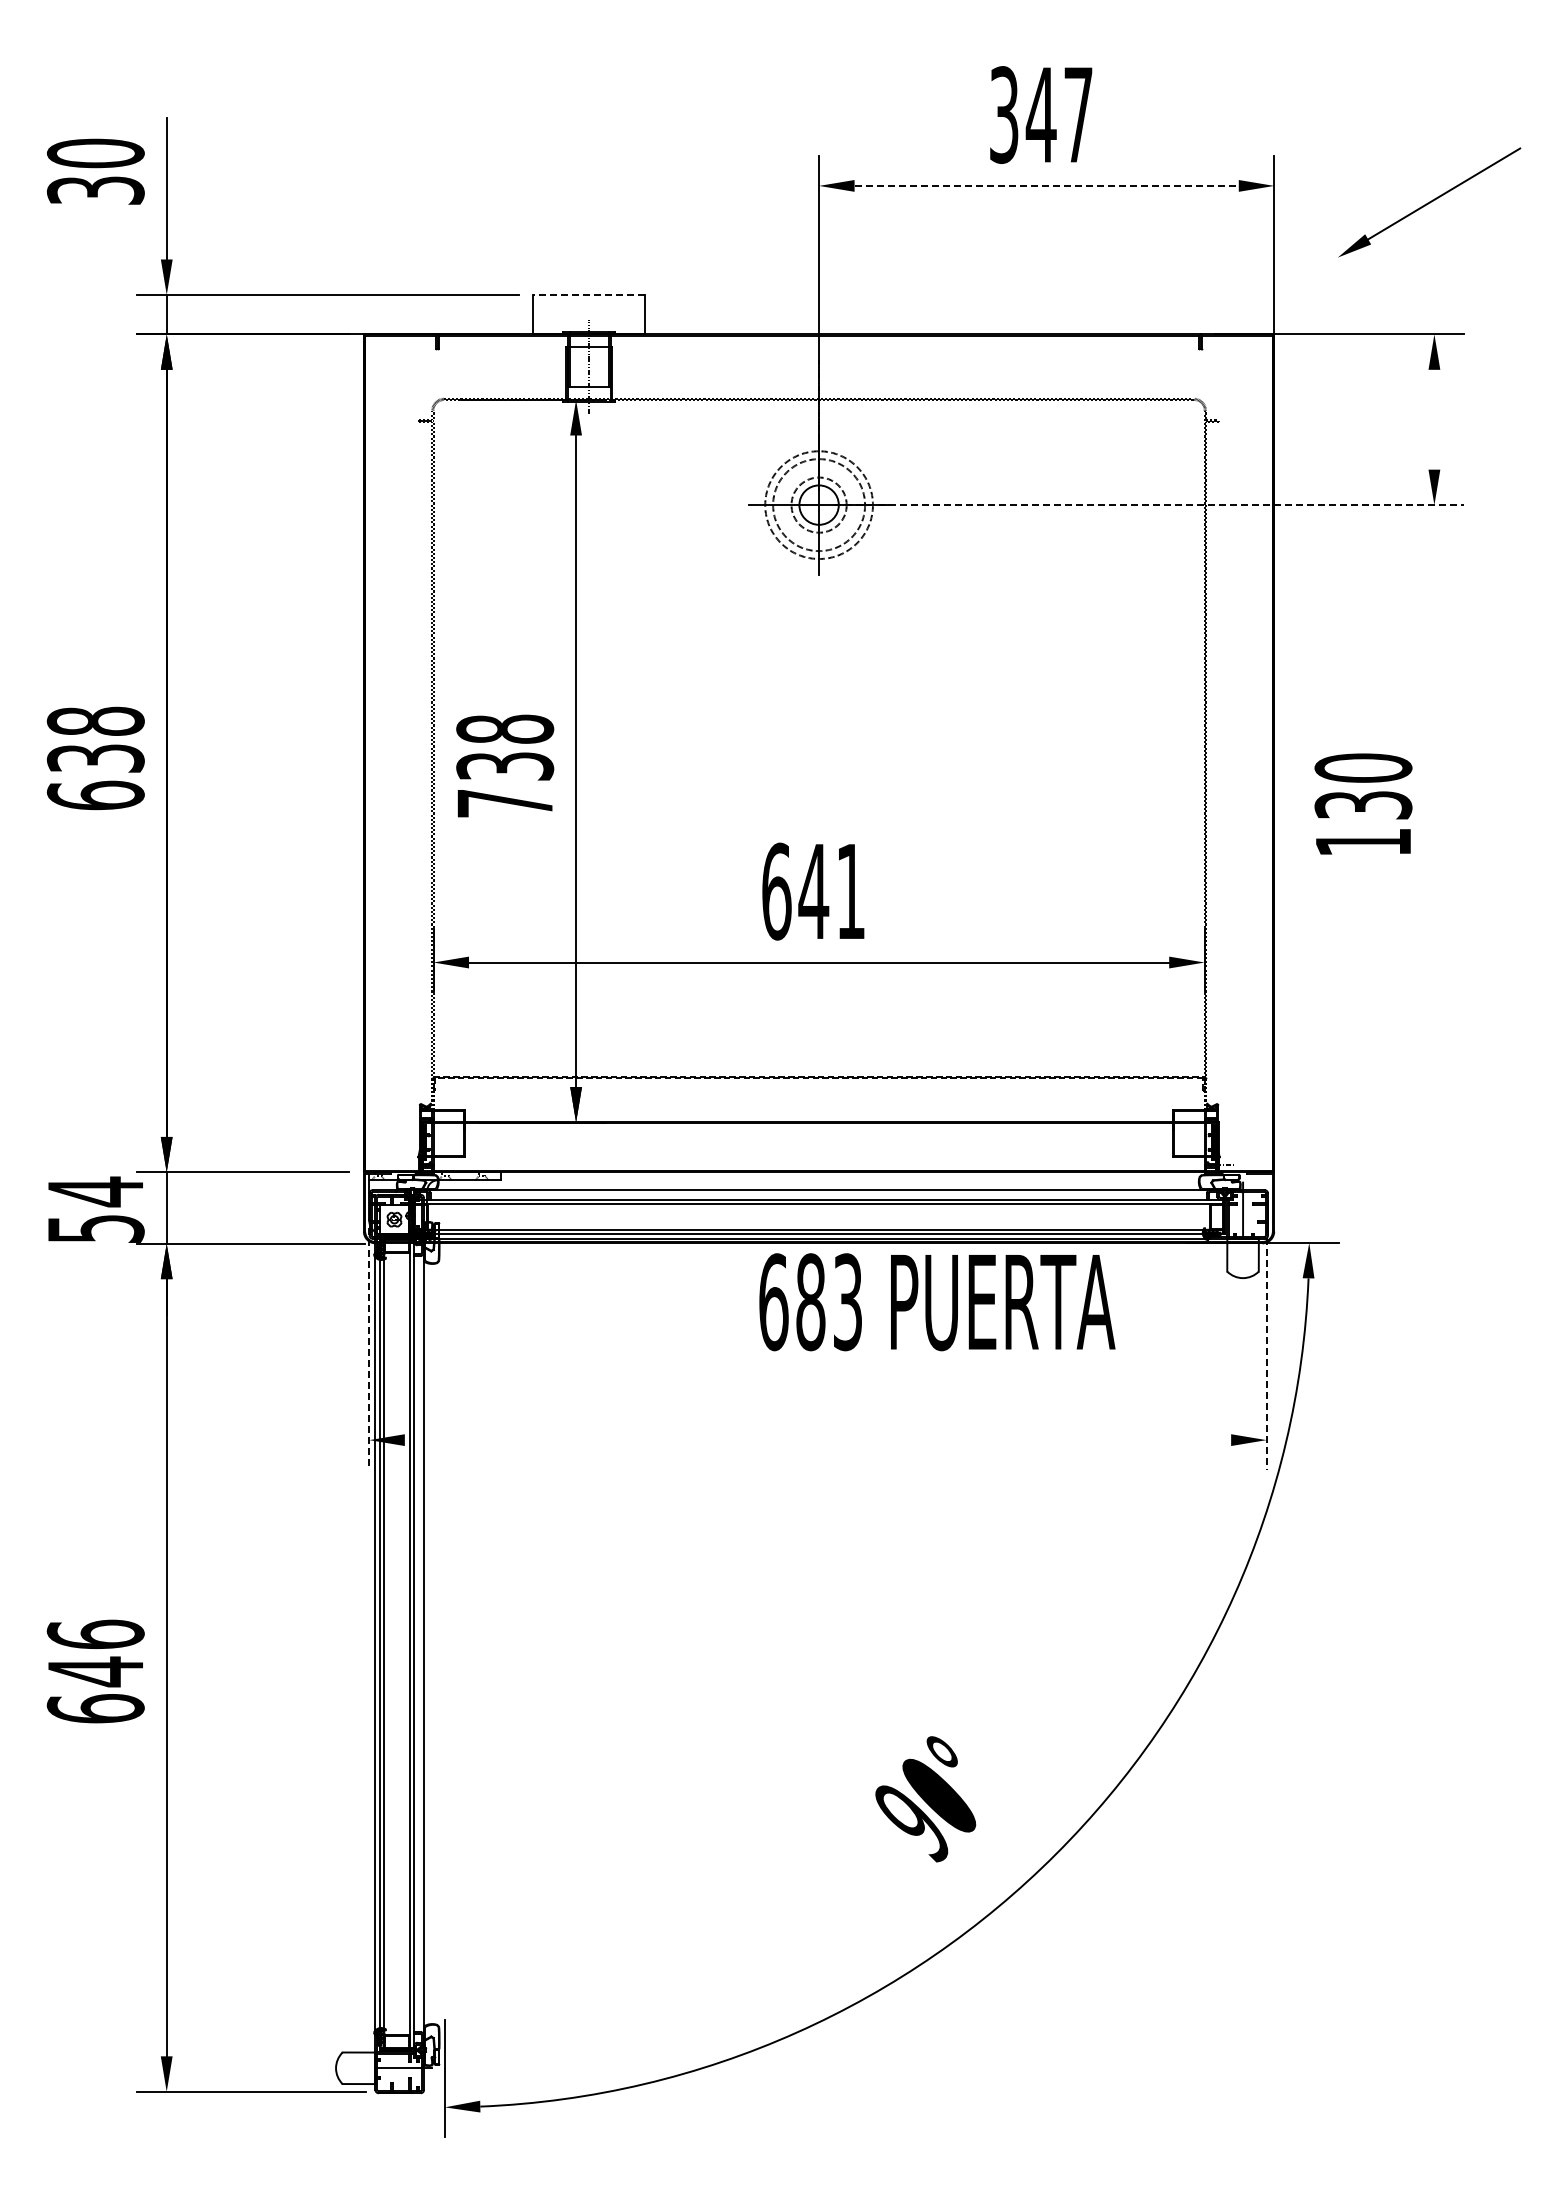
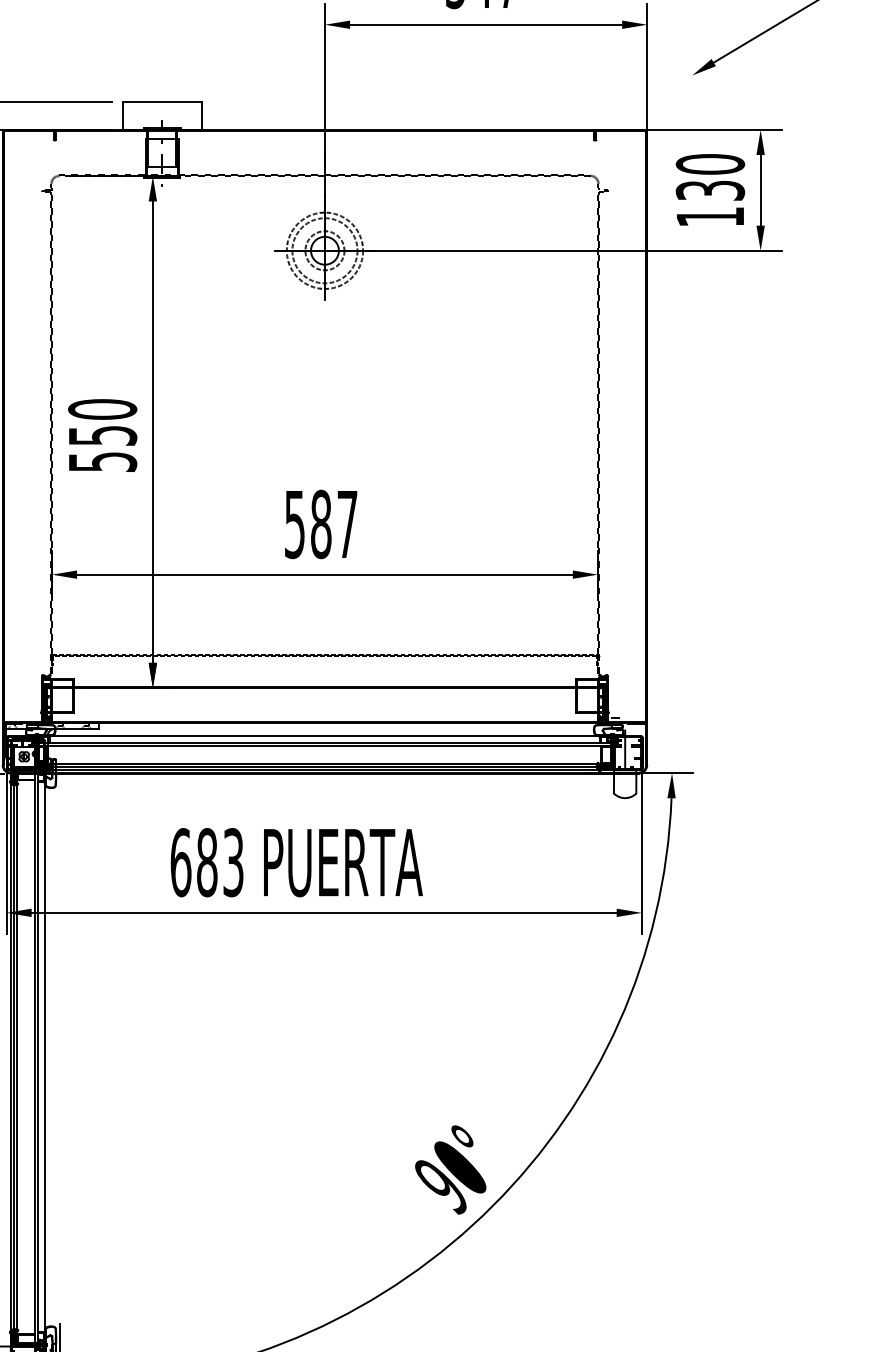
line: (1047, 185) -> (486, 24), dashed -> solid
line: (589, 294) -> (162, 101), dashed -> solid
line: (1434, 419) -> (760, 190), added
line: (1149, 505) -> (558, 251), dashed -> solid
text: (505, 765) -> (102, 435), 738 -> 550
text: (1363, 803) -> (710, 189), moved
text: (813, 891) -> (320, 524), 641 -> 587
text: (937, 1302) -> (296, 862), moved
line: (369, 1348) -> (6, 847), dashed -> solid
line: (1266, 1349) -> (641, 848), dashed -> solid
line: (817, 1440) -> (323, 913), added
text: (925, 1799) -> (450, 1170), moved

